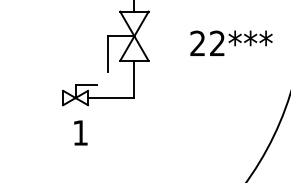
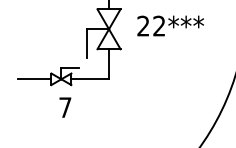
text: (231, 42) -> (170, 25), moved
line: (42, 98) -> (34, 79), added
text: (80, 132) -> (65, 107), 1 -> 7

